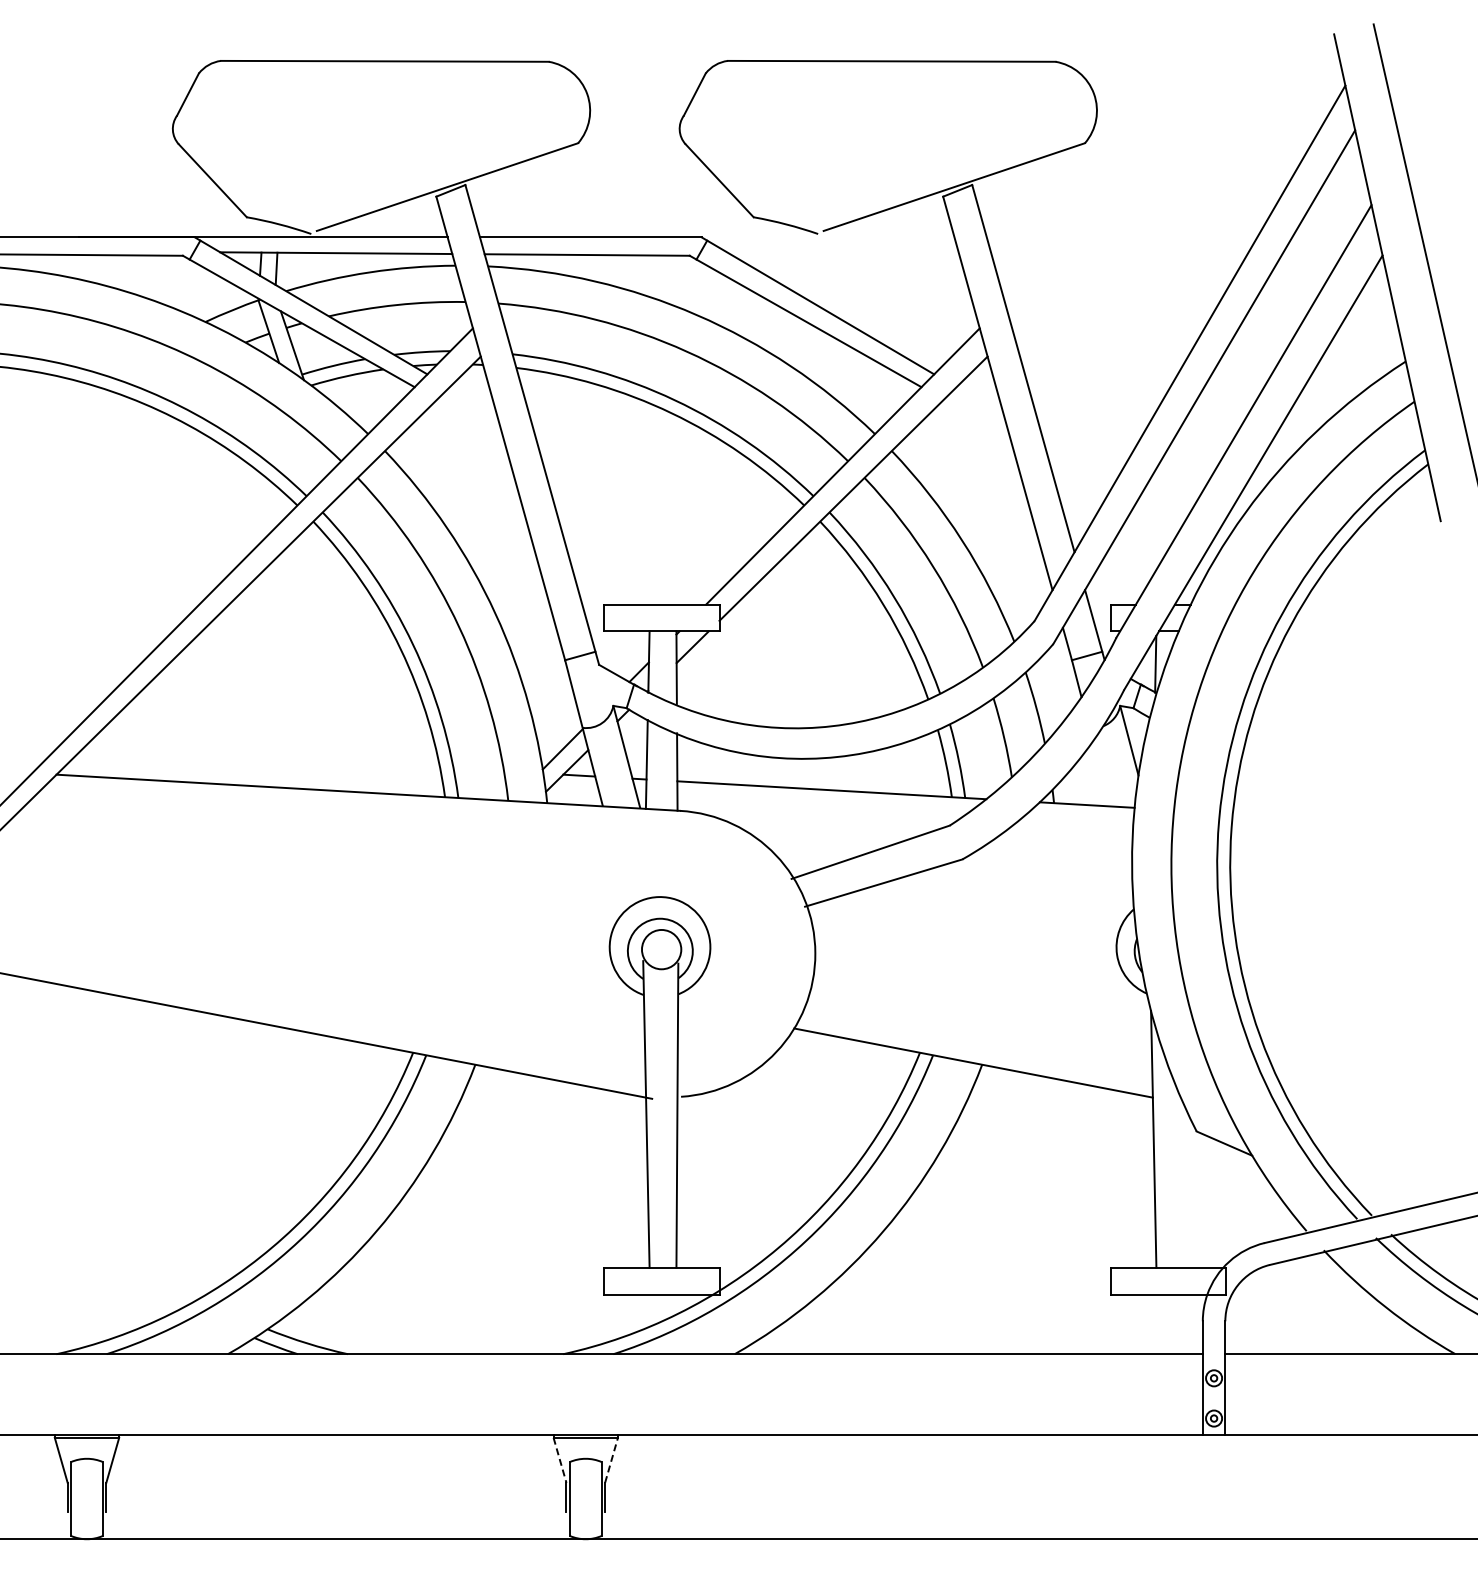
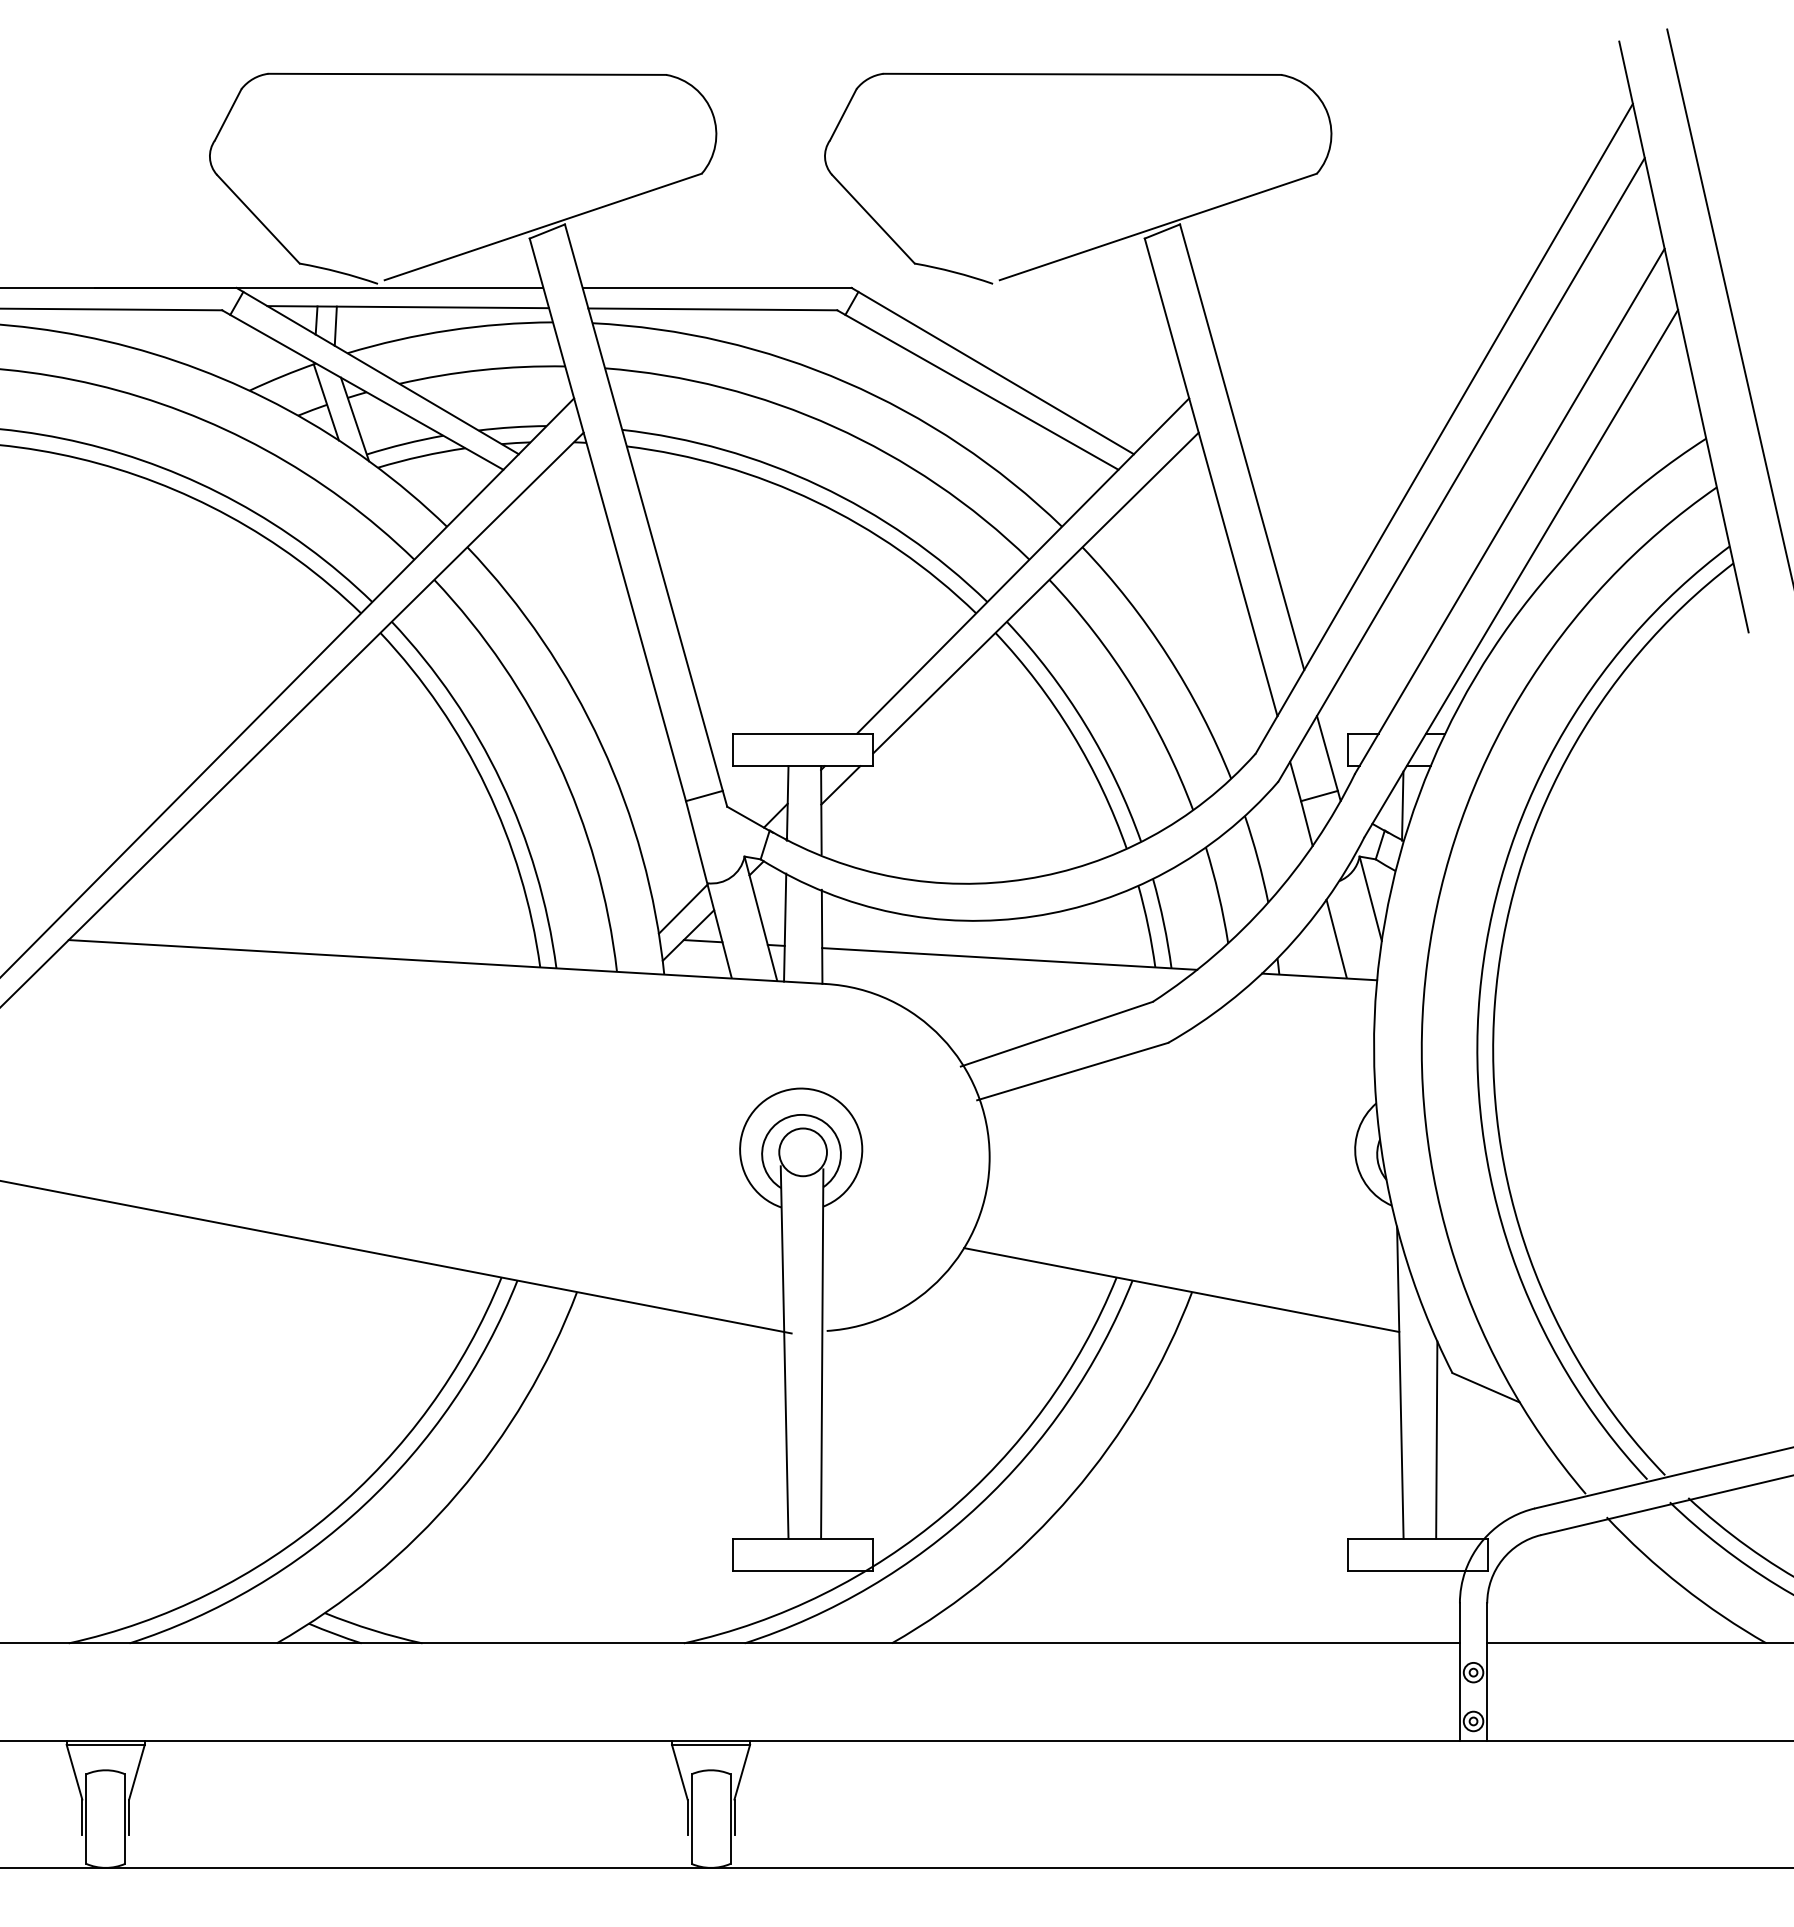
line: (1100, 773) -> (1335, 938), added
line: (1183, 1186) -> (1436, 1439), added
line: (611, 1459) -> (742, 1771), dashed -> solid
line: (560, 1460) -> (680, 1772), dashed -> solid

